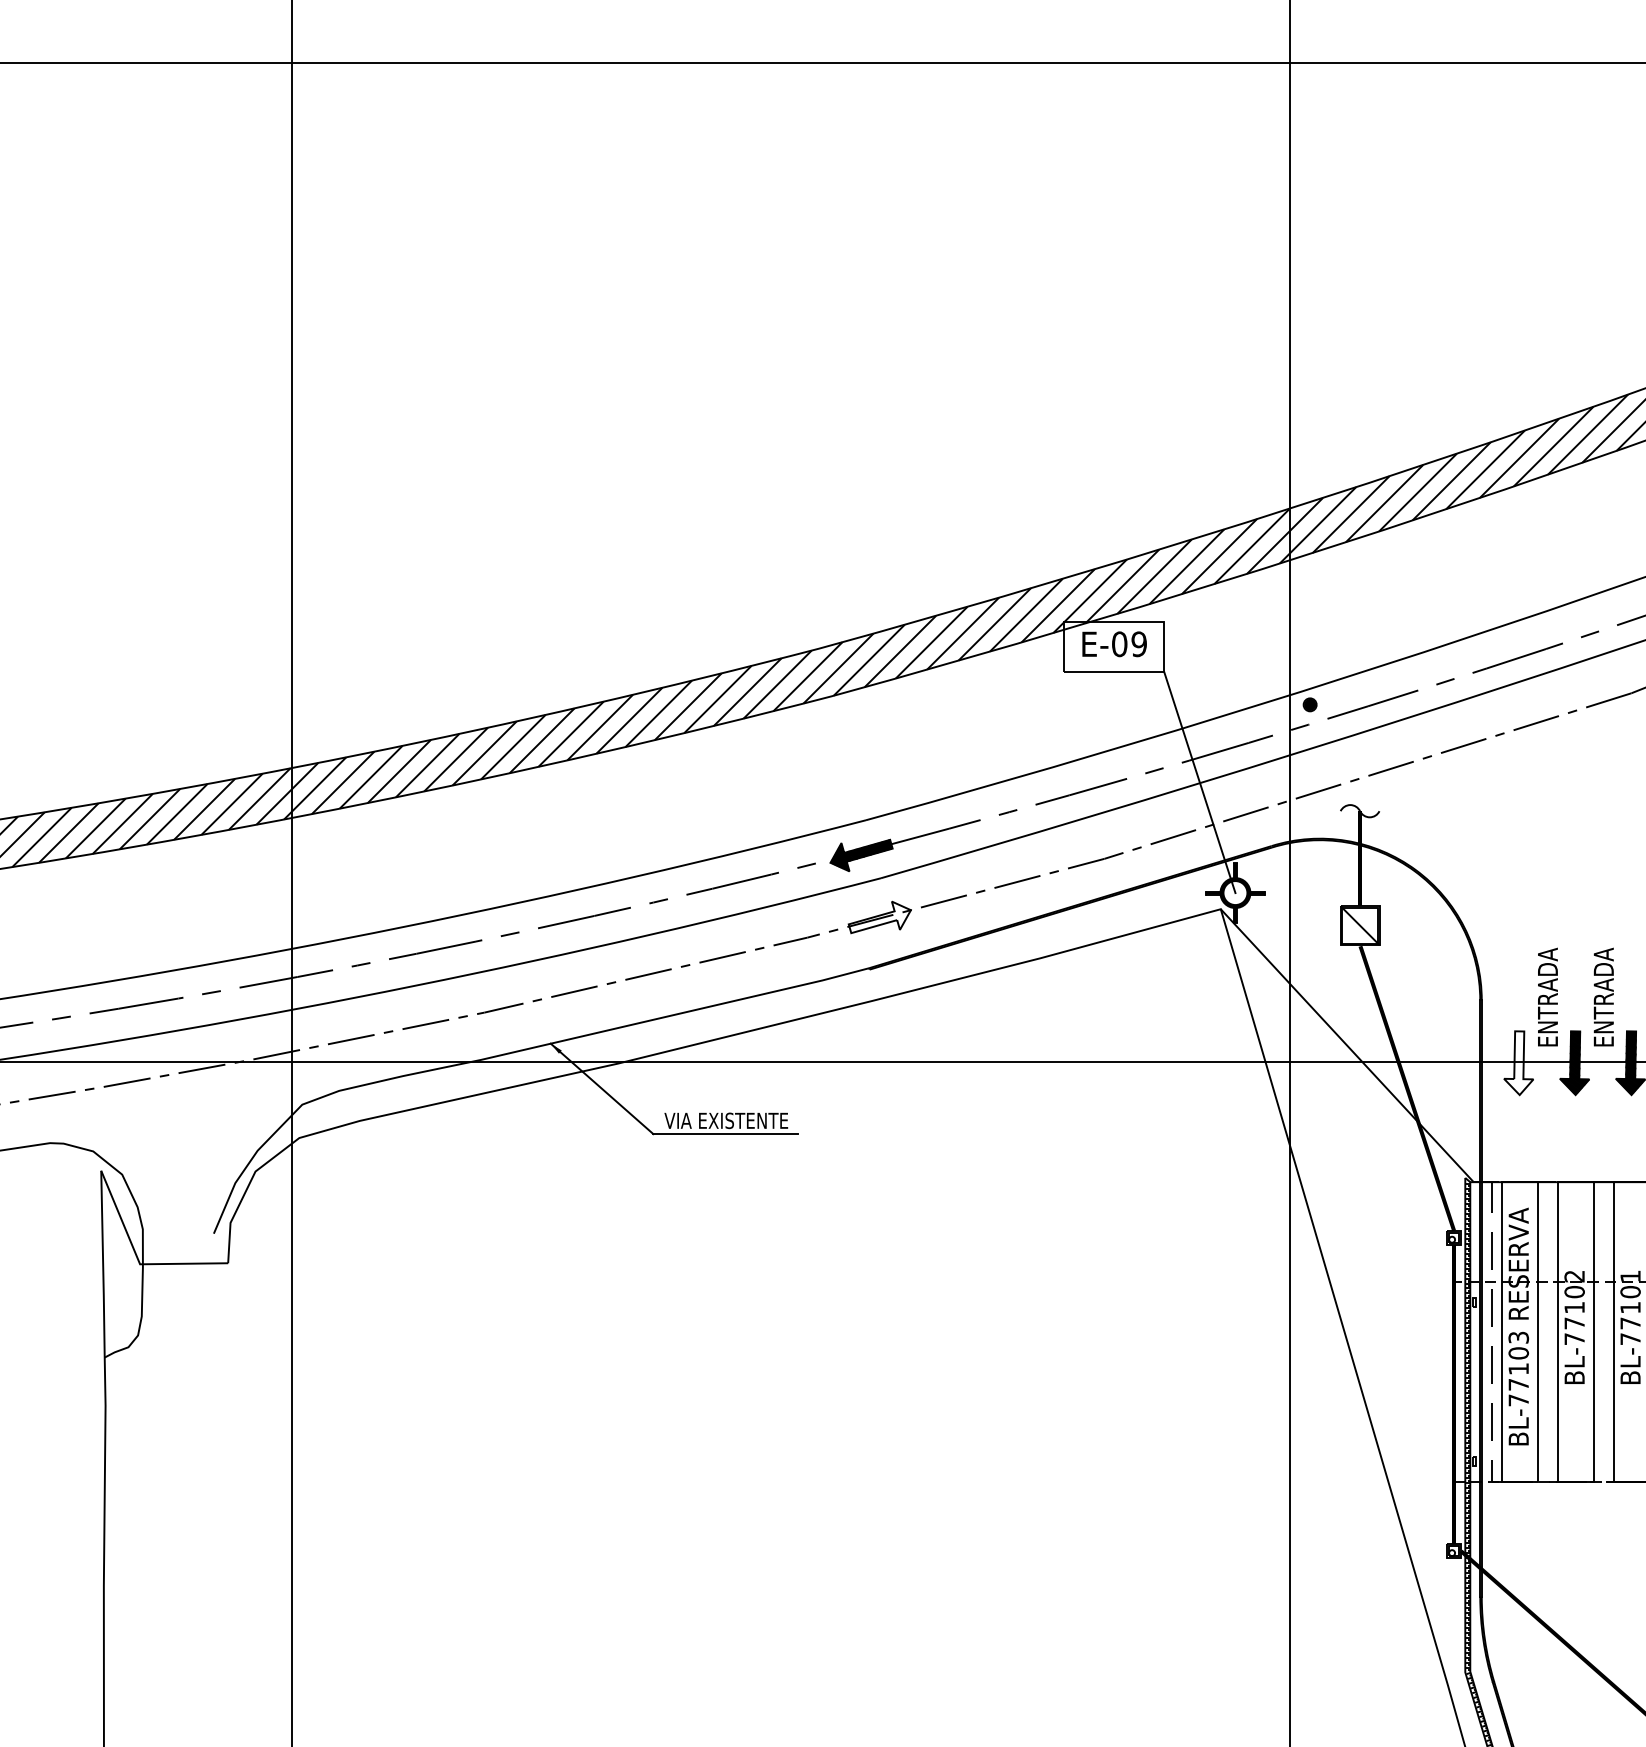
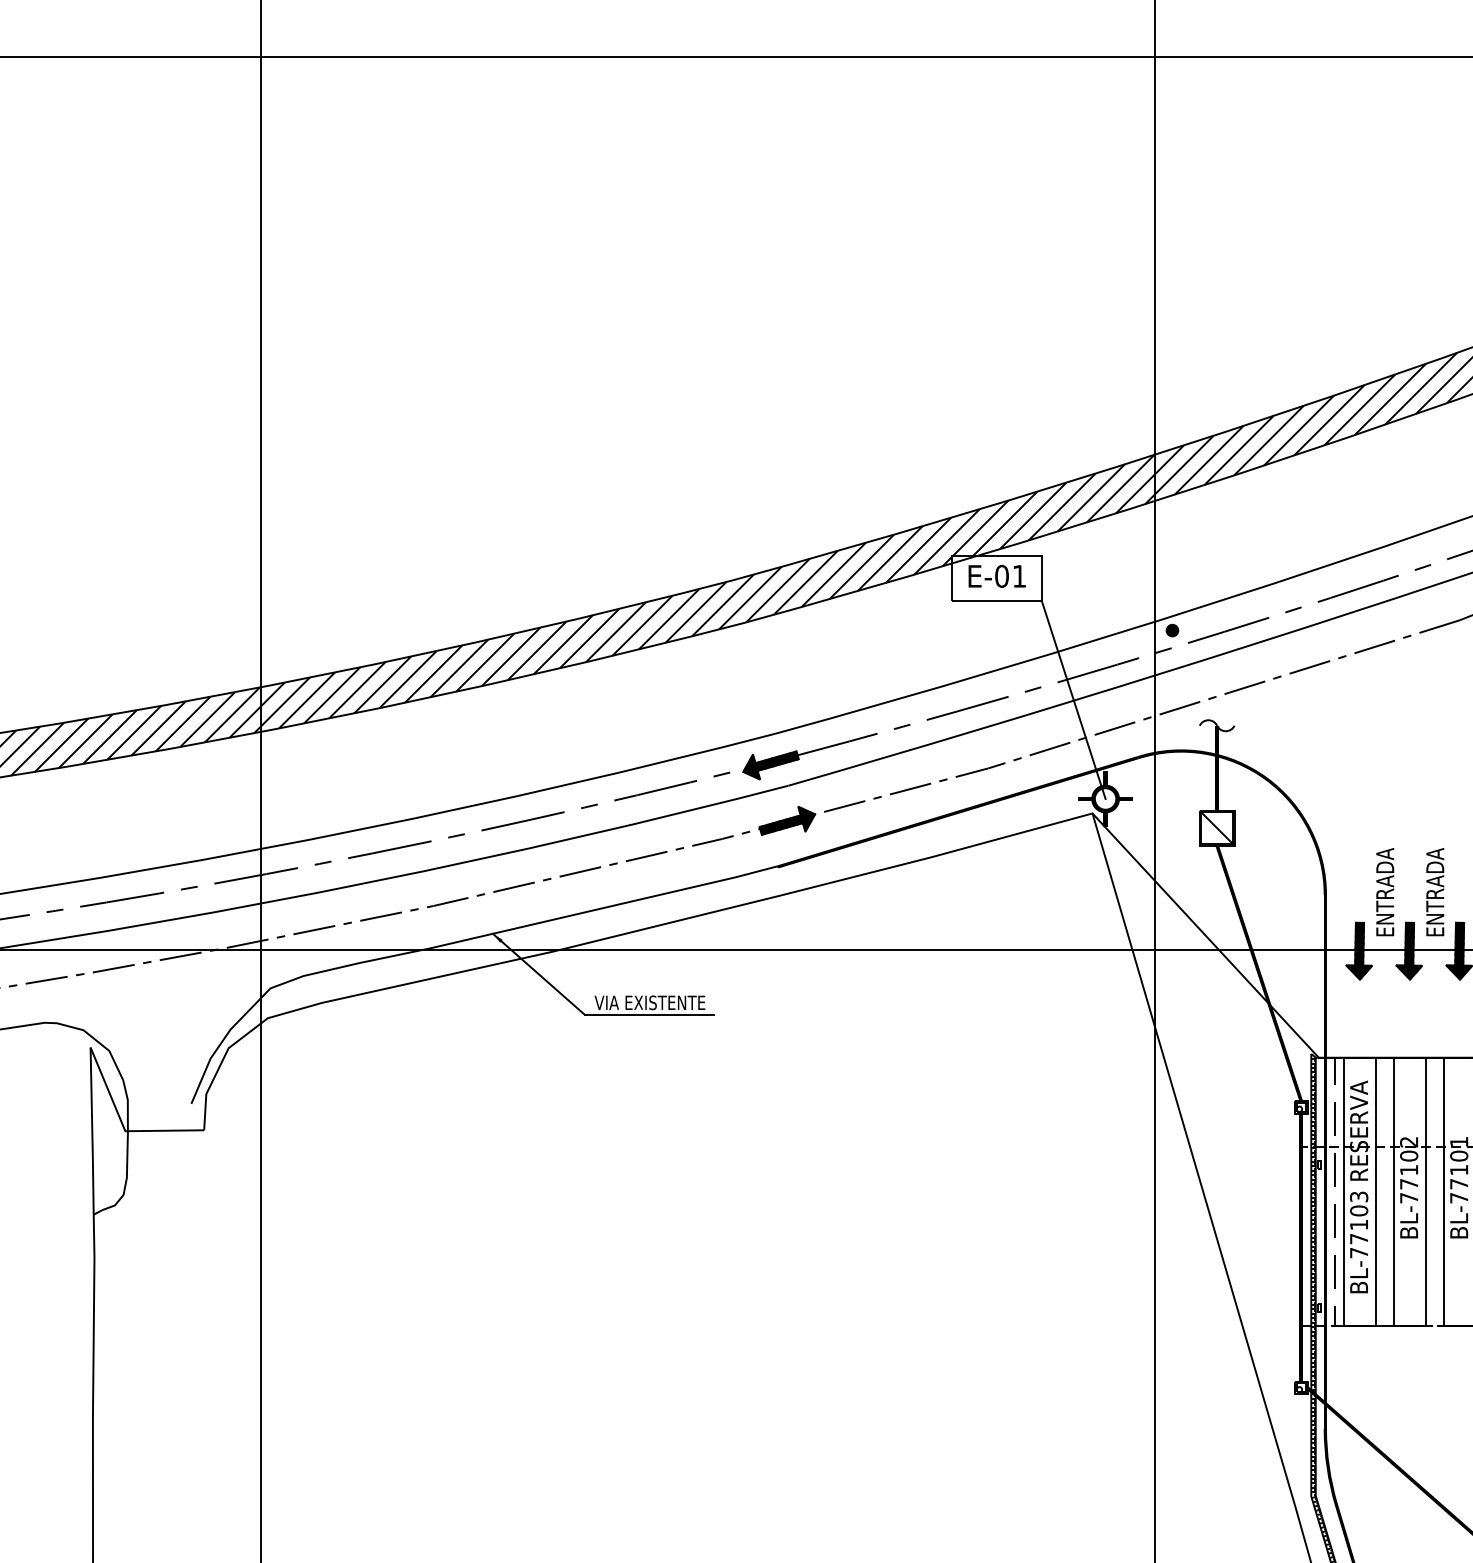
text: (1138, 644) -> (1018, 576), E-09 -> E-01
hatch: (879, 917) -> (787, 820), added
hatch: (1518, 1062) -> (1358, 950), added

